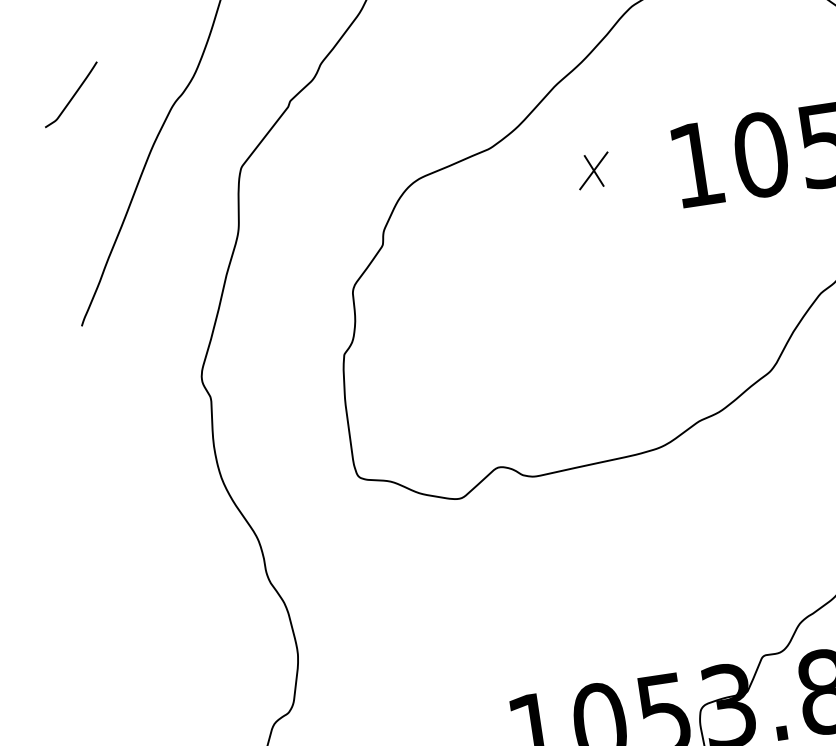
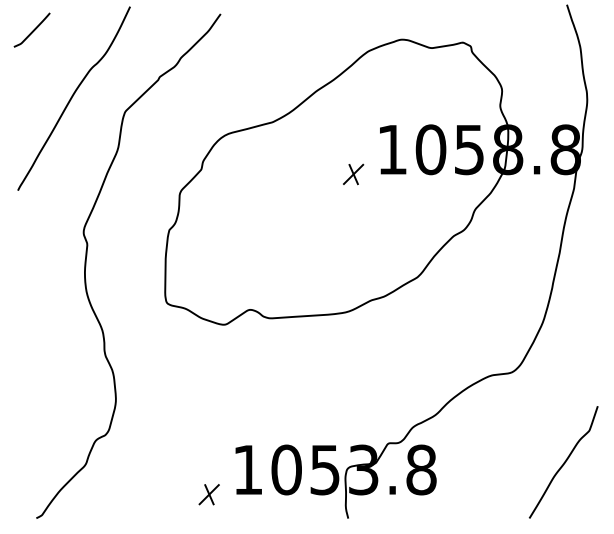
curve: (72, 95) -> (32, 30), moved
part: (593, 170) -> (353, 174), moved

